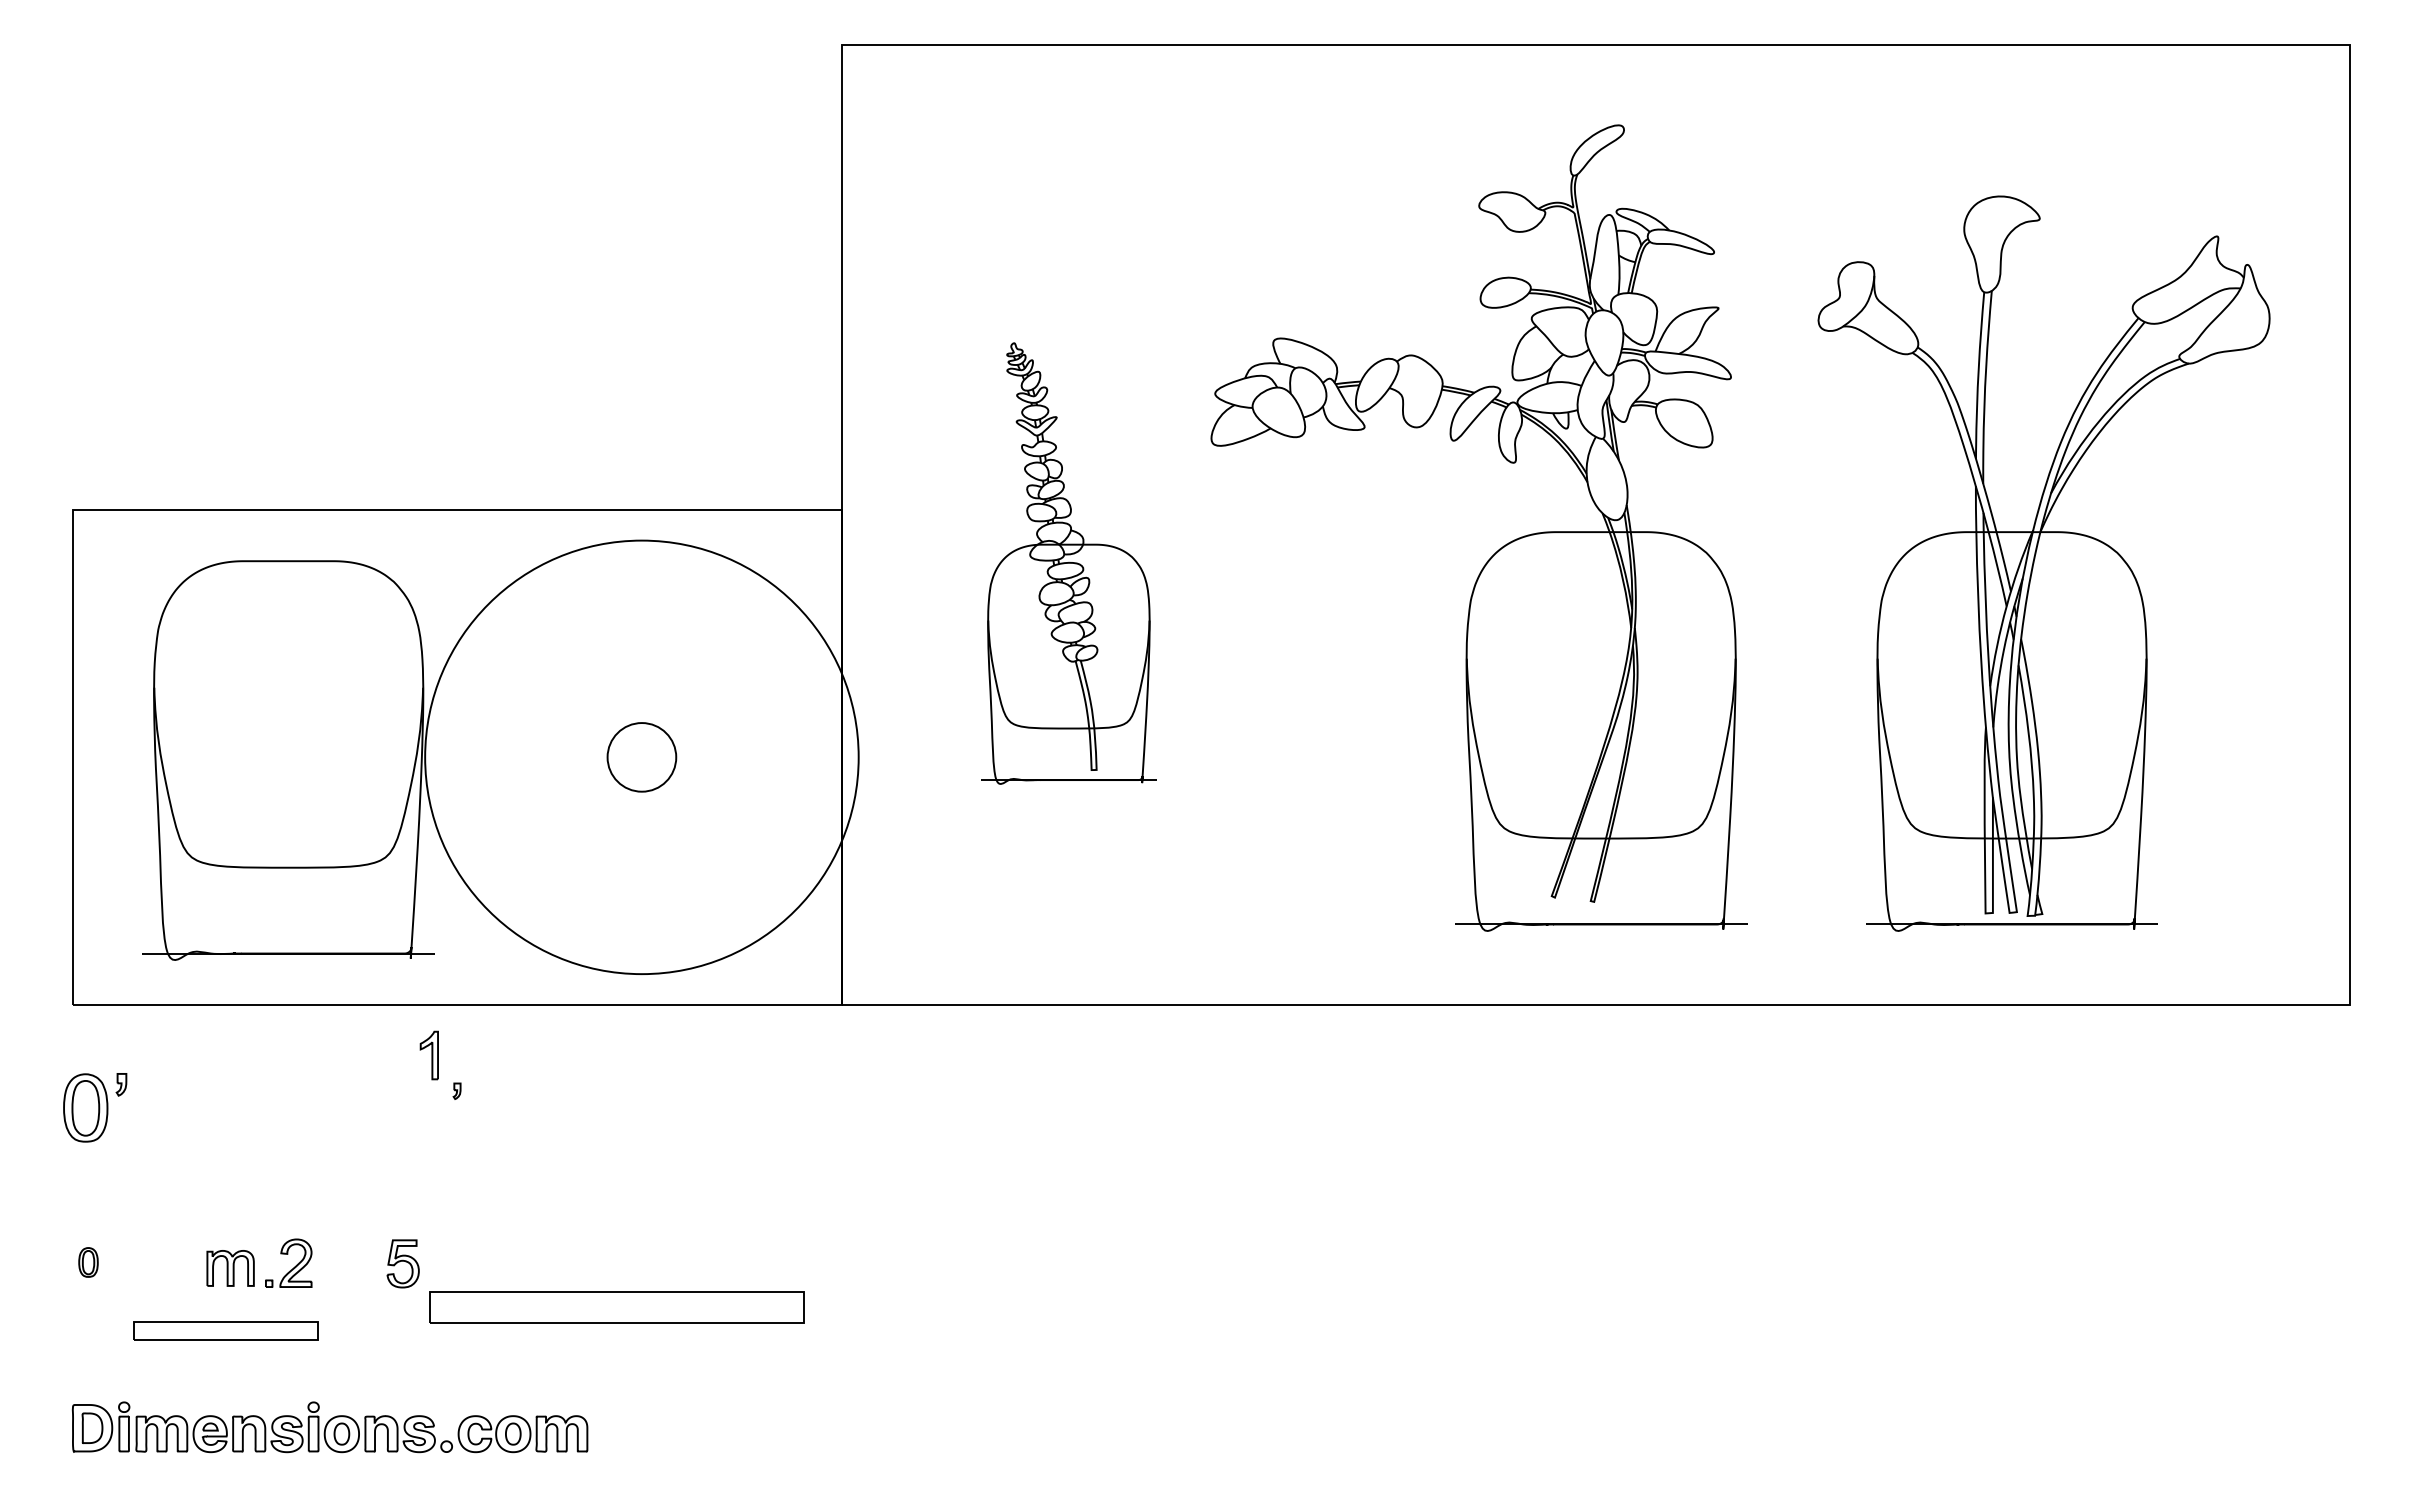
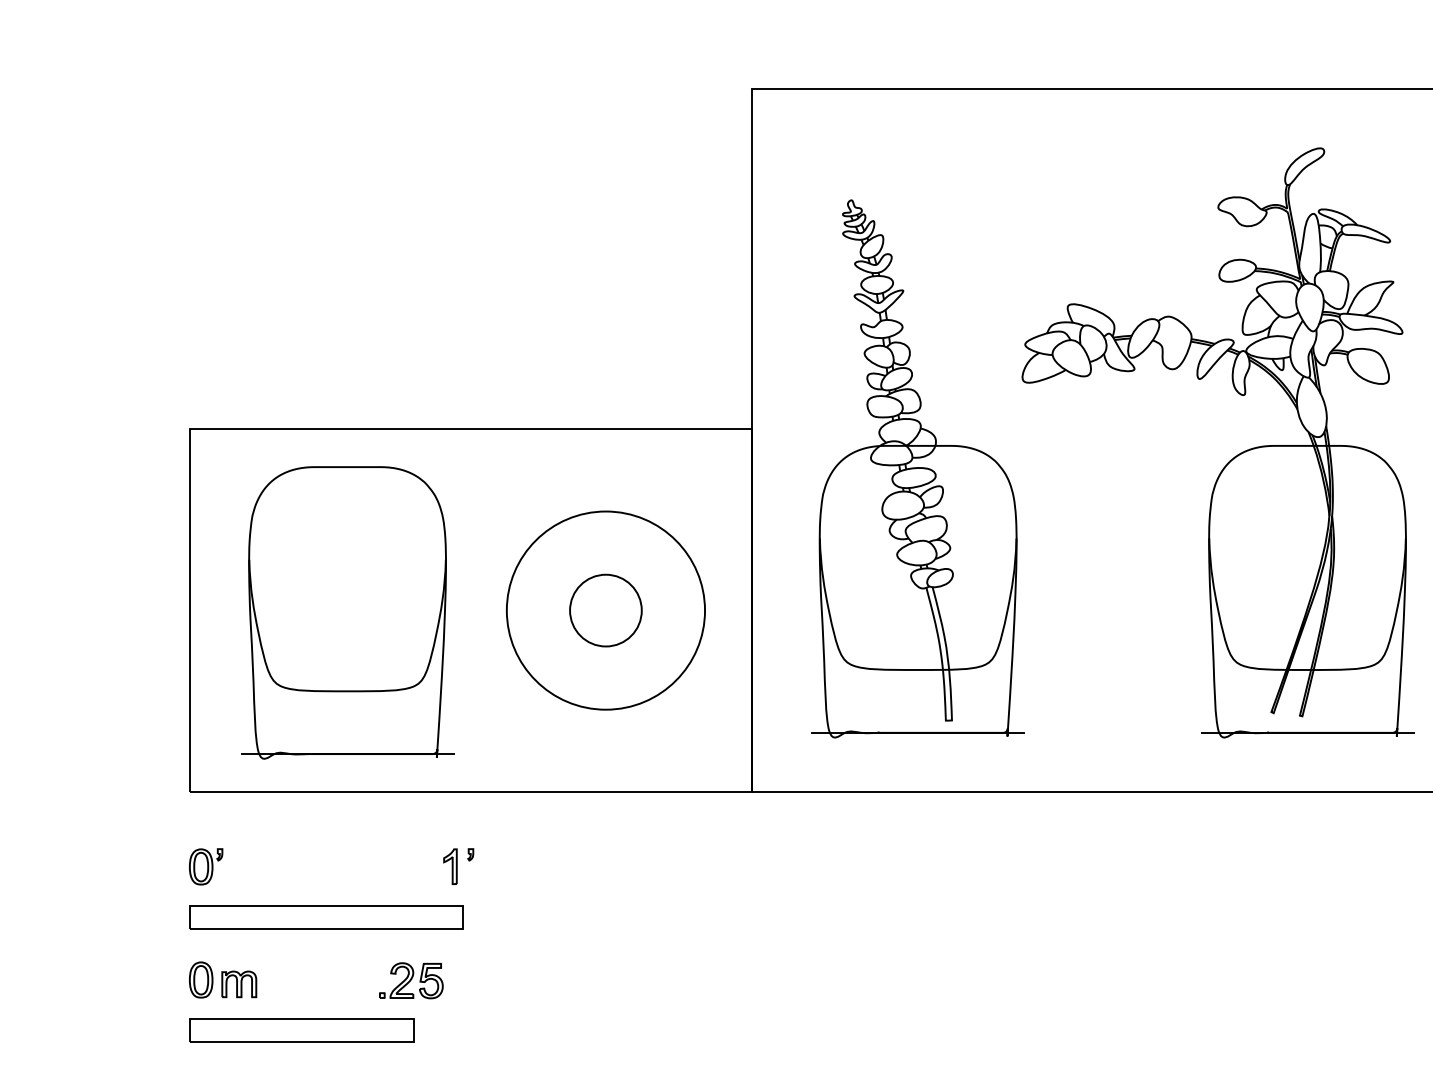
part: (1068, 563) -> (917, 468), size x1.67
circle: (641, 756) -> (605, 609), size x0.62
circle: (641, 757) -> (605, 610), size x1.43
part: (428, 1055) -> (449, 866), moved
part: (95, 1107) -> (206, 866), size x0.71
part: (88, 1262) -> (201, 980), size x1.67
part: (293, 1267) -> (400, 983), moved
part: (230, 1268) -> (239, 984), moved
part: (616, 1307) -> (326, 917), moved
part: (226, 1330) -> (302, 1029), size x1.67

